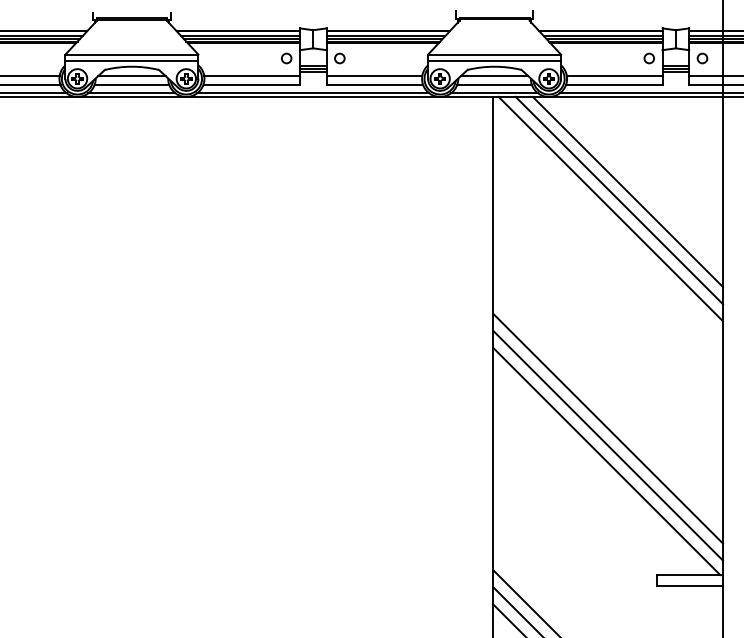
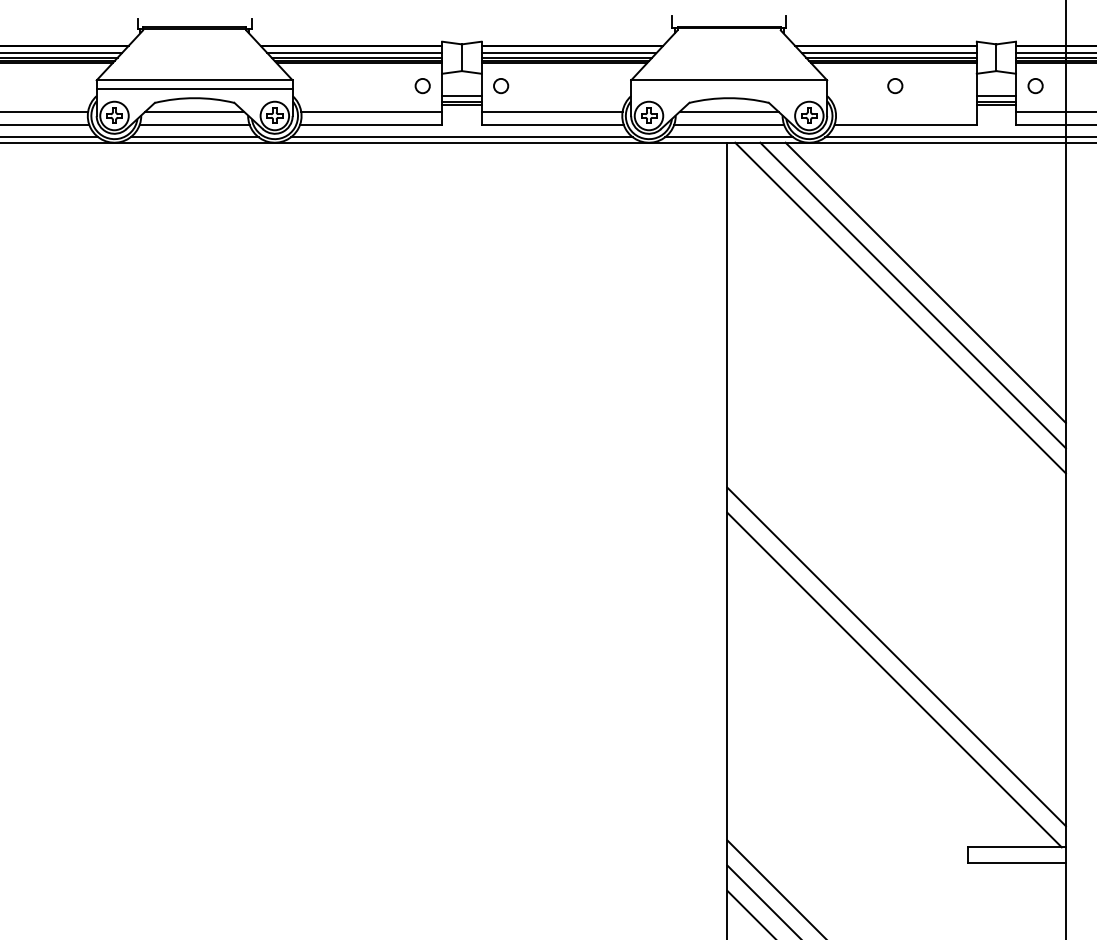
circle: (648, 58) -> (894, 86), moved
line: (494, 60) -> (729, 88), removed
line: (614, 76) -> (905, 112), removed
line: (608, 428) -> (897, 631), removed

